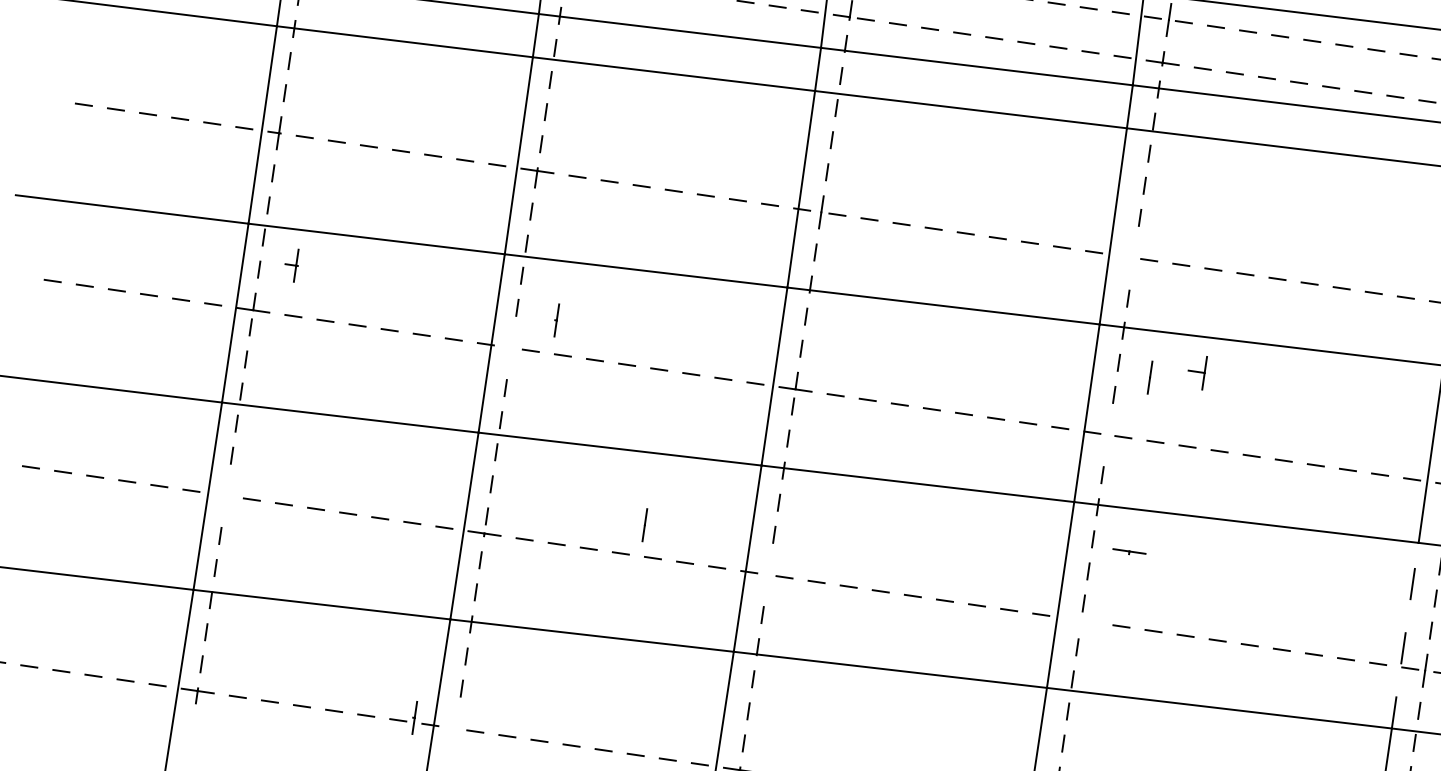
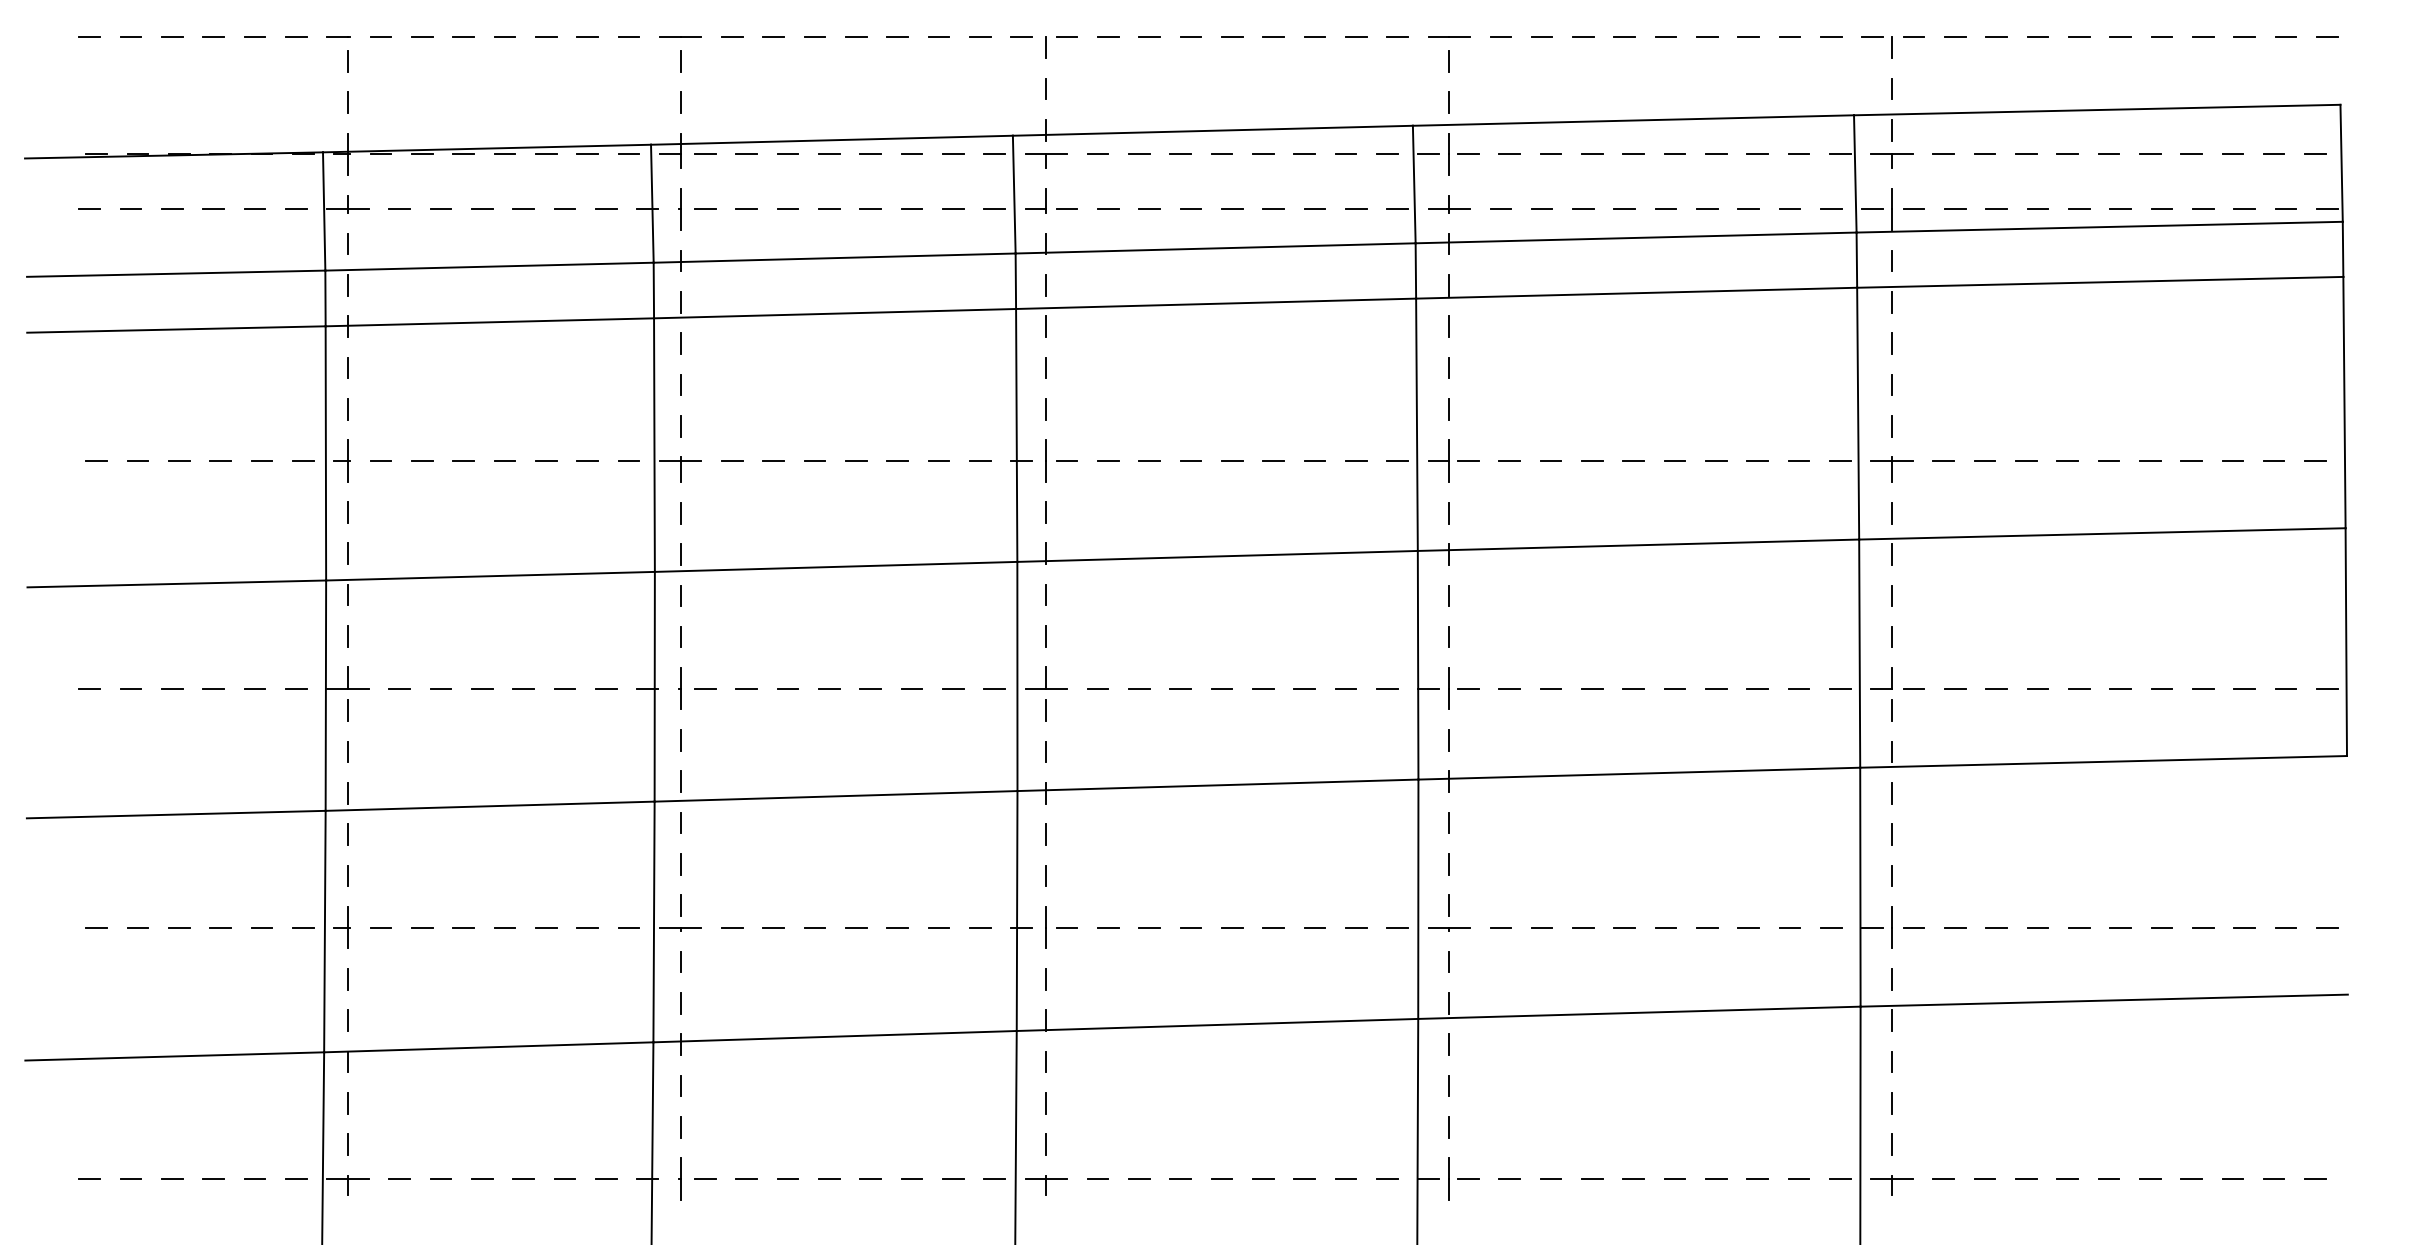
part: (291, 264) -> (341, 927), moved
part: (555, 320) -> (679, 688), moved
part: (1196, 371) -> (1438, 460), moved
line: (1149, 377) -> (1448, 688), moved
line: (644, 524) -> (1045, 927), moved
part: (1129, 552) -> (1449, 929), moved
line: (1405, 635) -> (1860, 886), dashed -> solid
part: (413, 717) -> (679, 1178), moved

